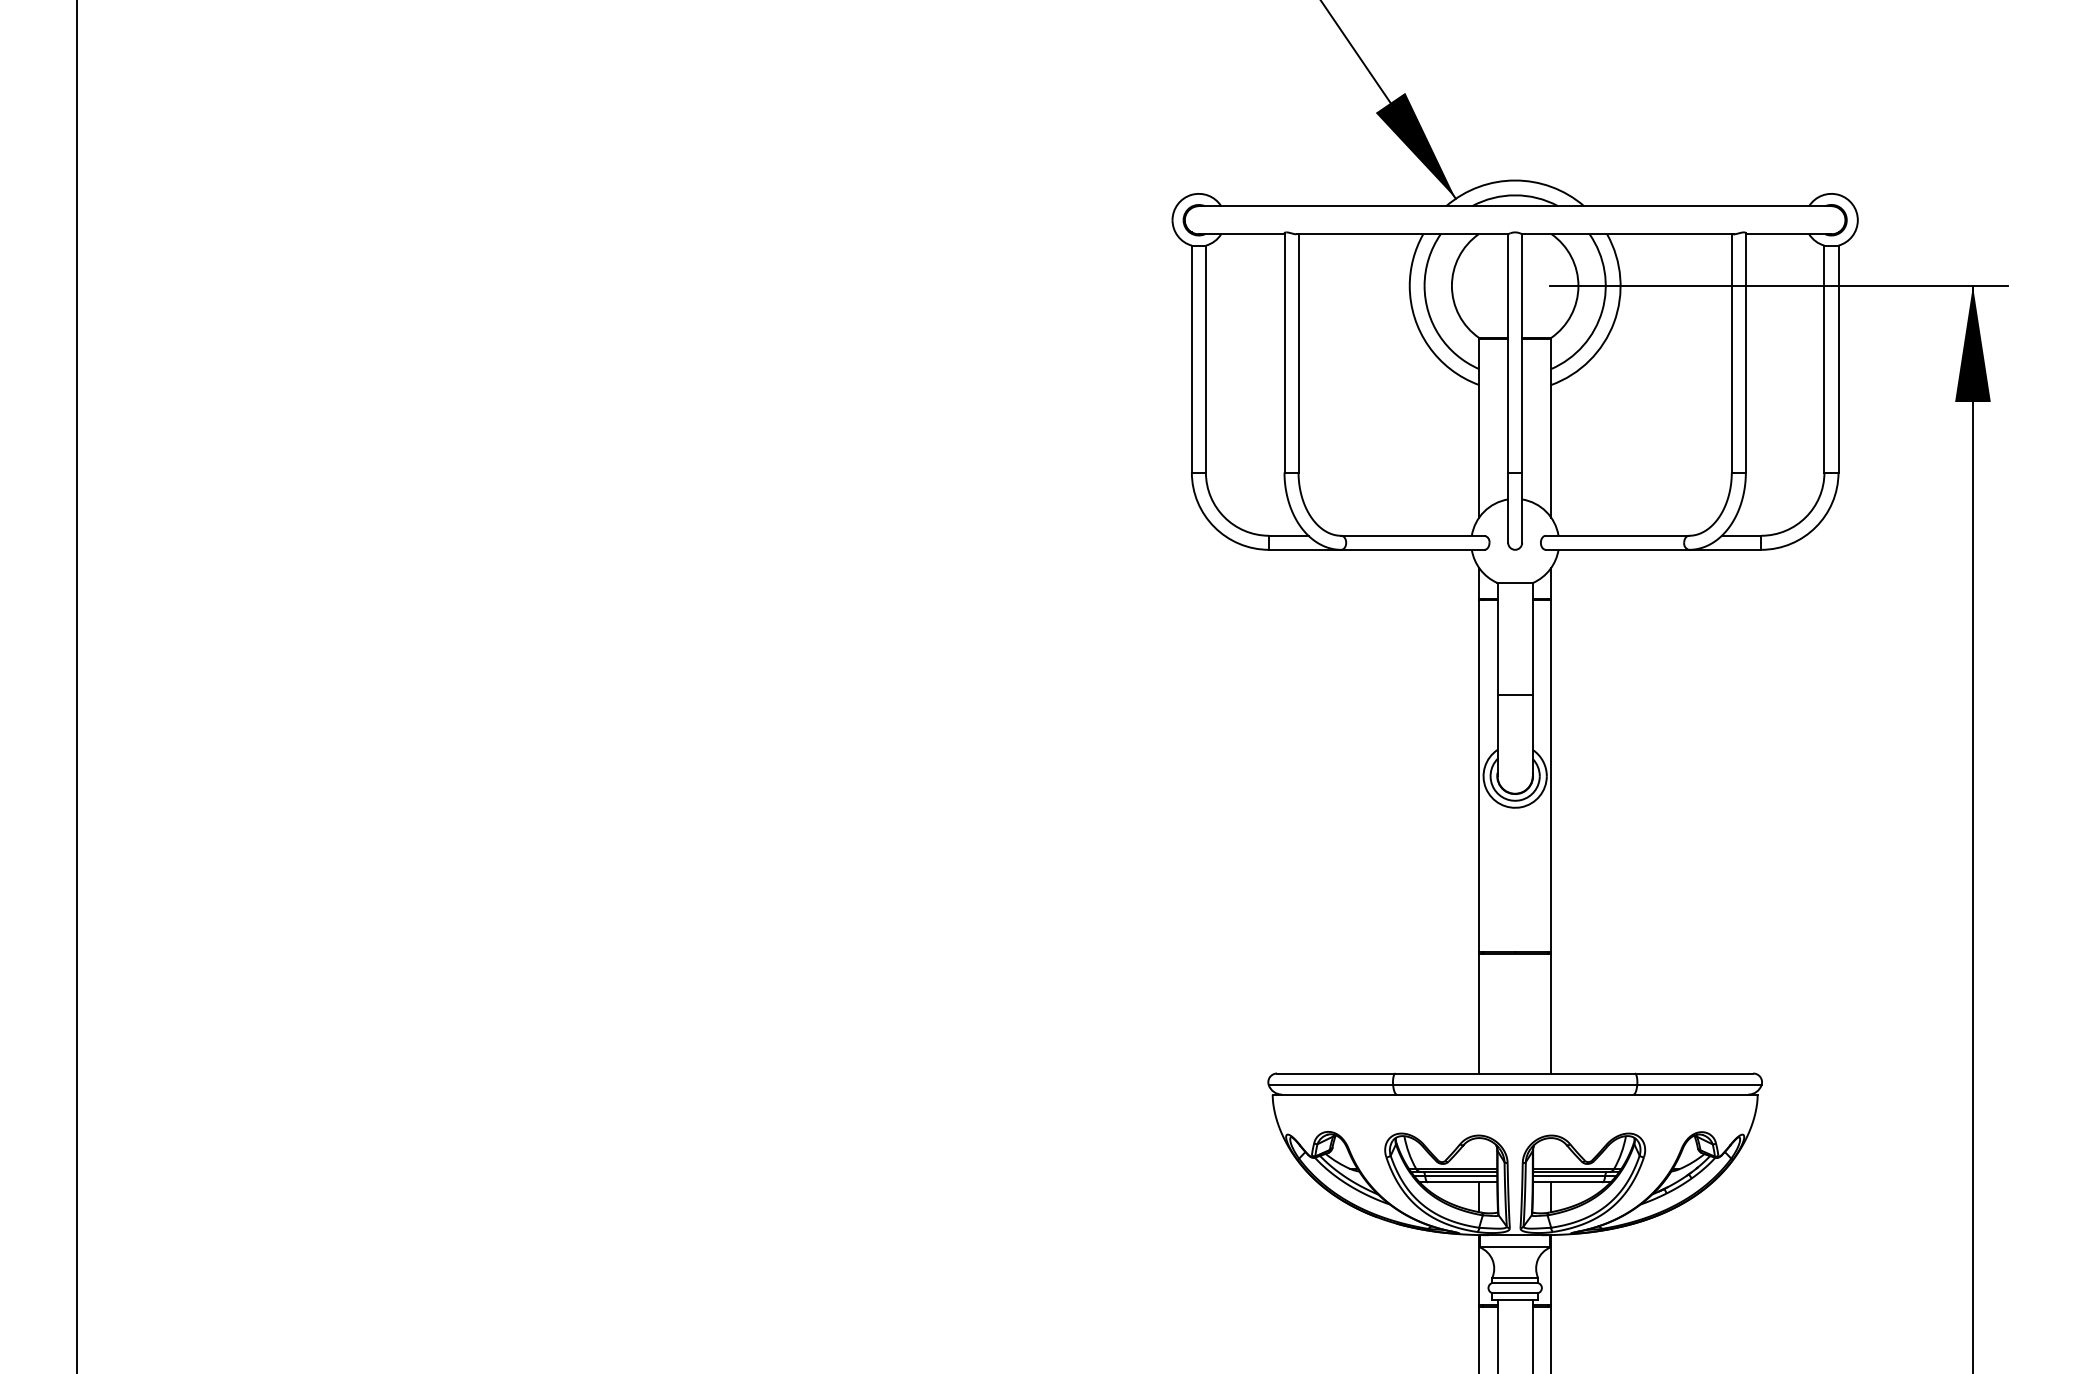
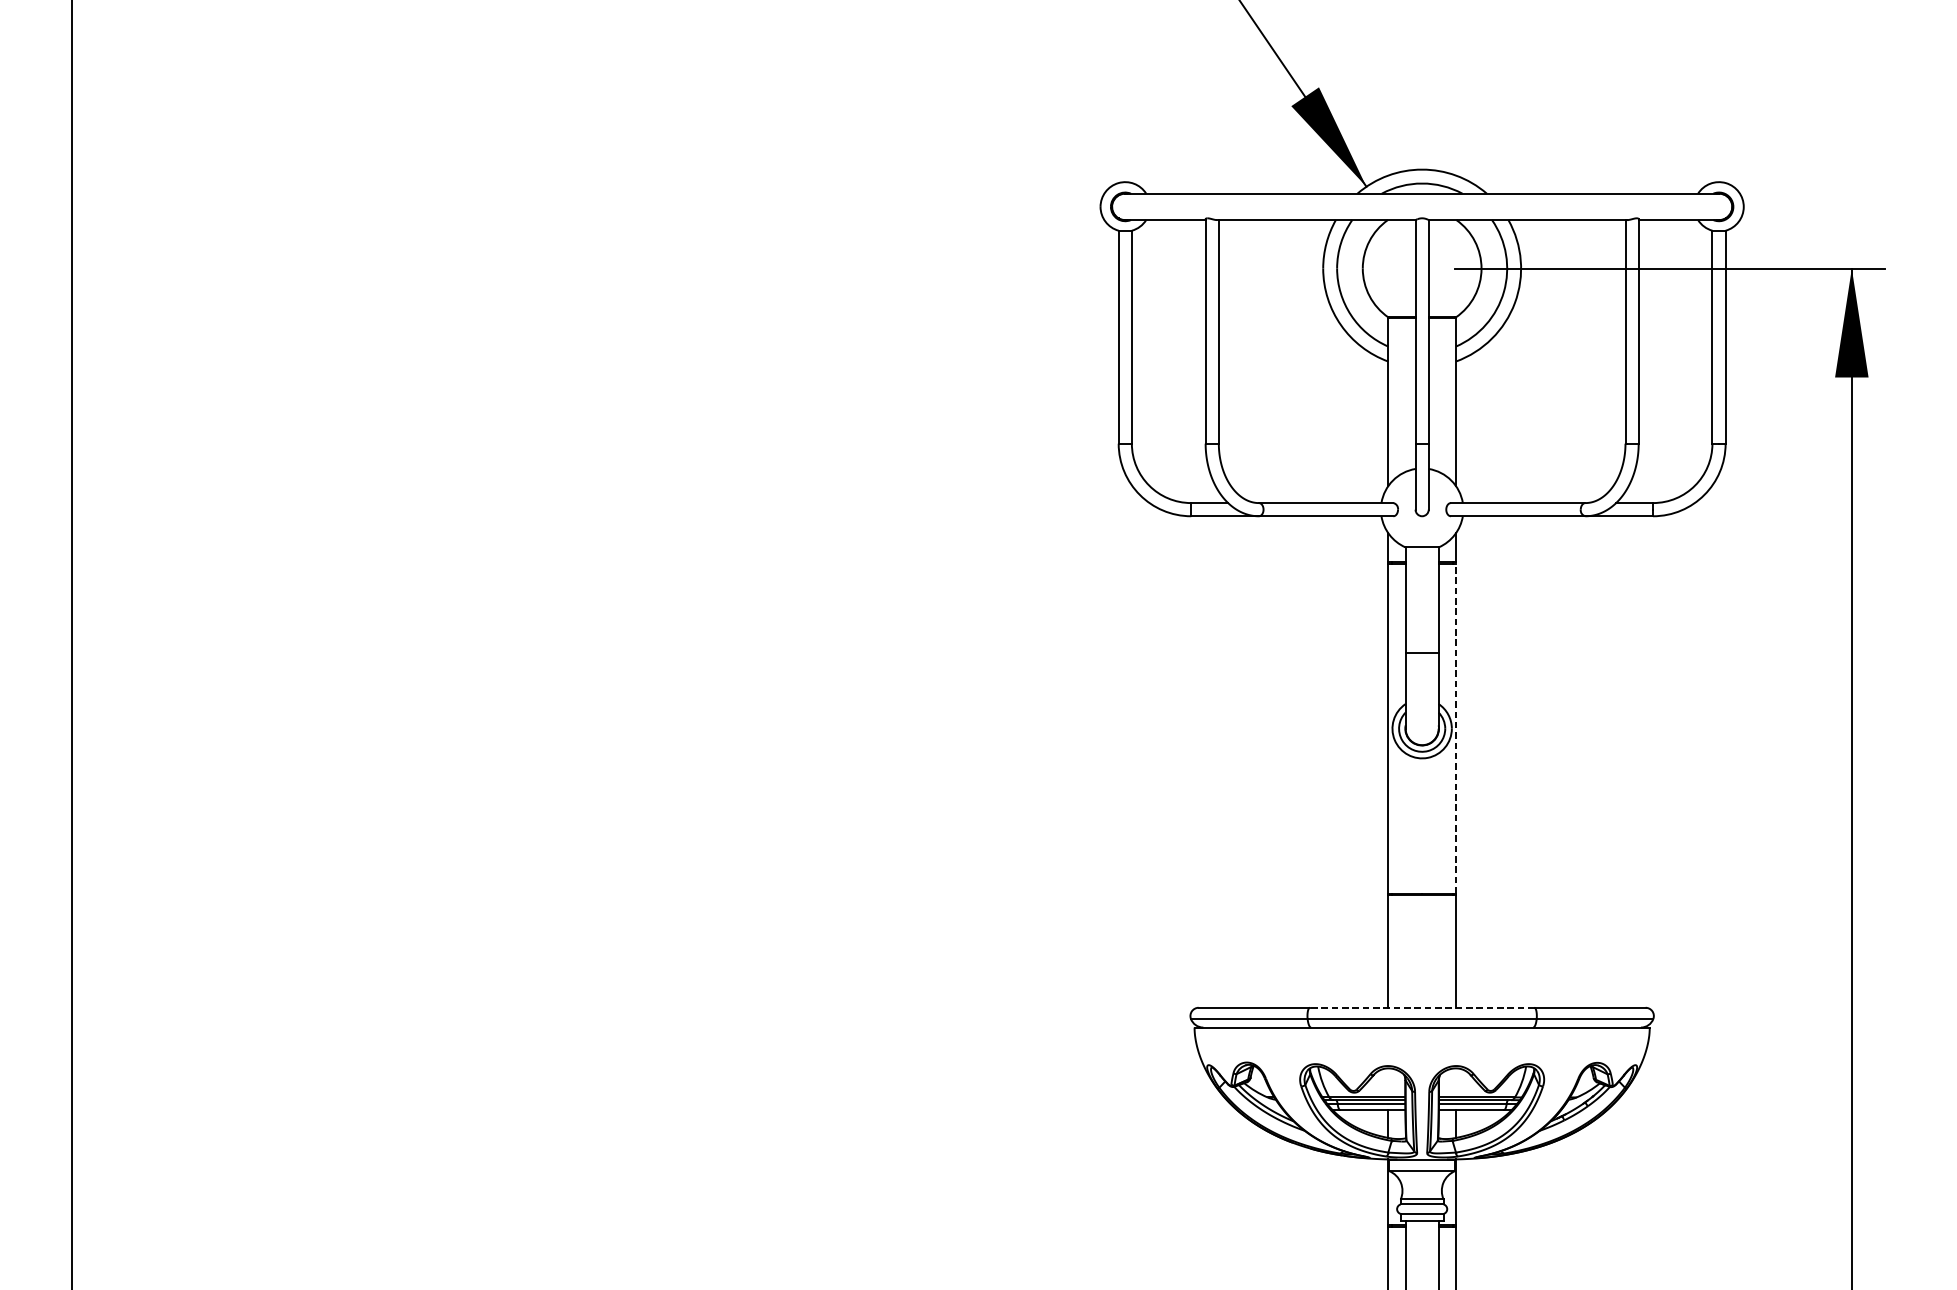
line: (1551, 776) -> (1456, 729), solid -> dashed
line: (1515, 1073) -> (1422, 1007), solid -> dashed

